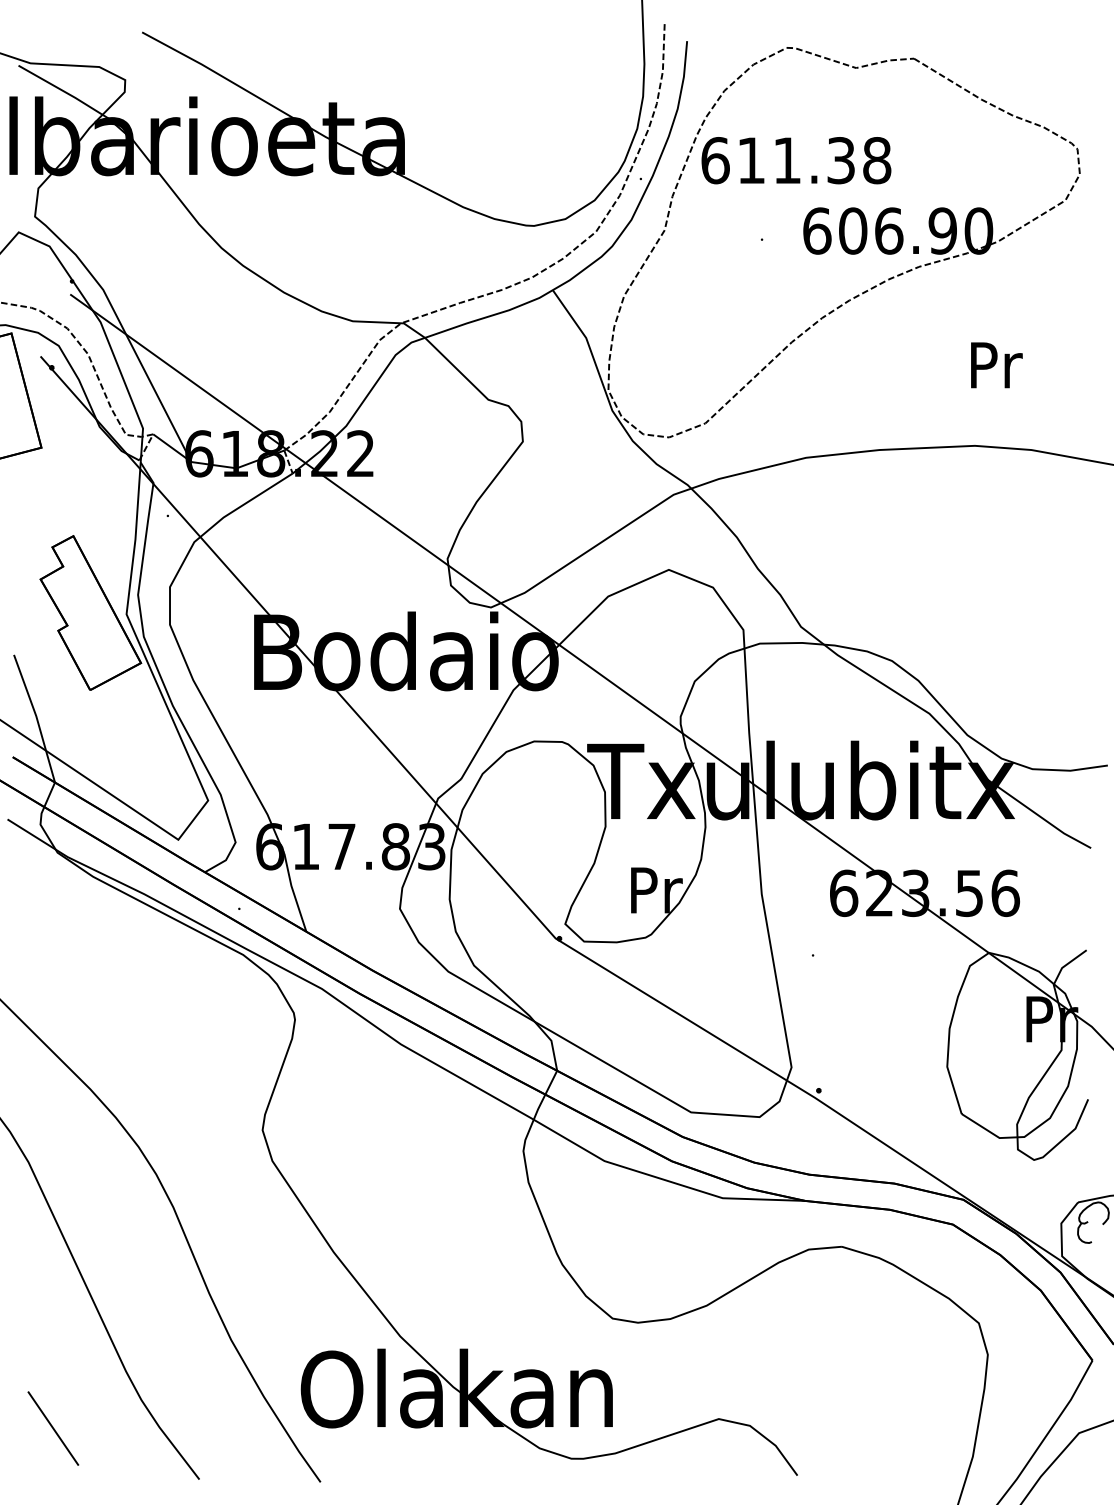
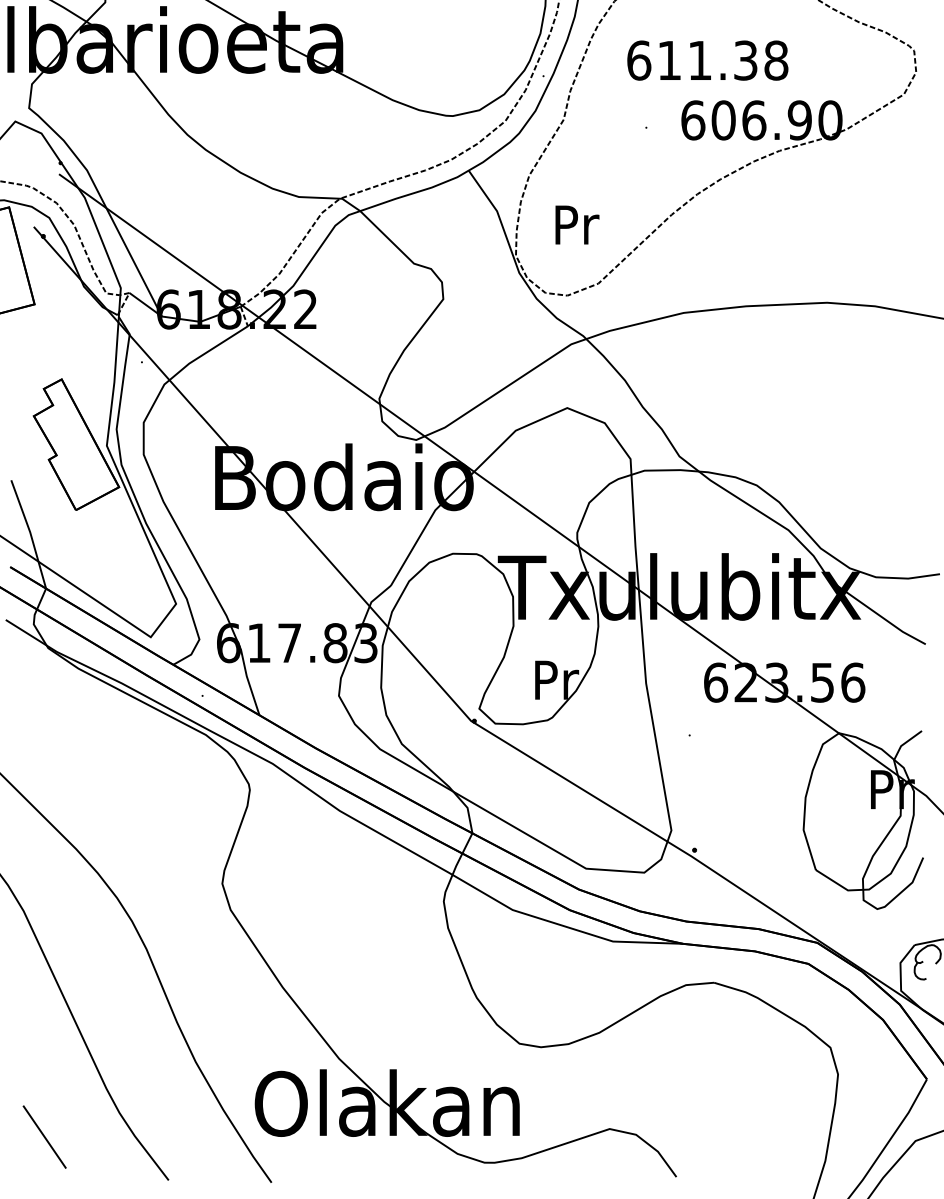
text: (796, 160) -> (707, 60), moved
text: (996, 365) -> (577, 225), moved

